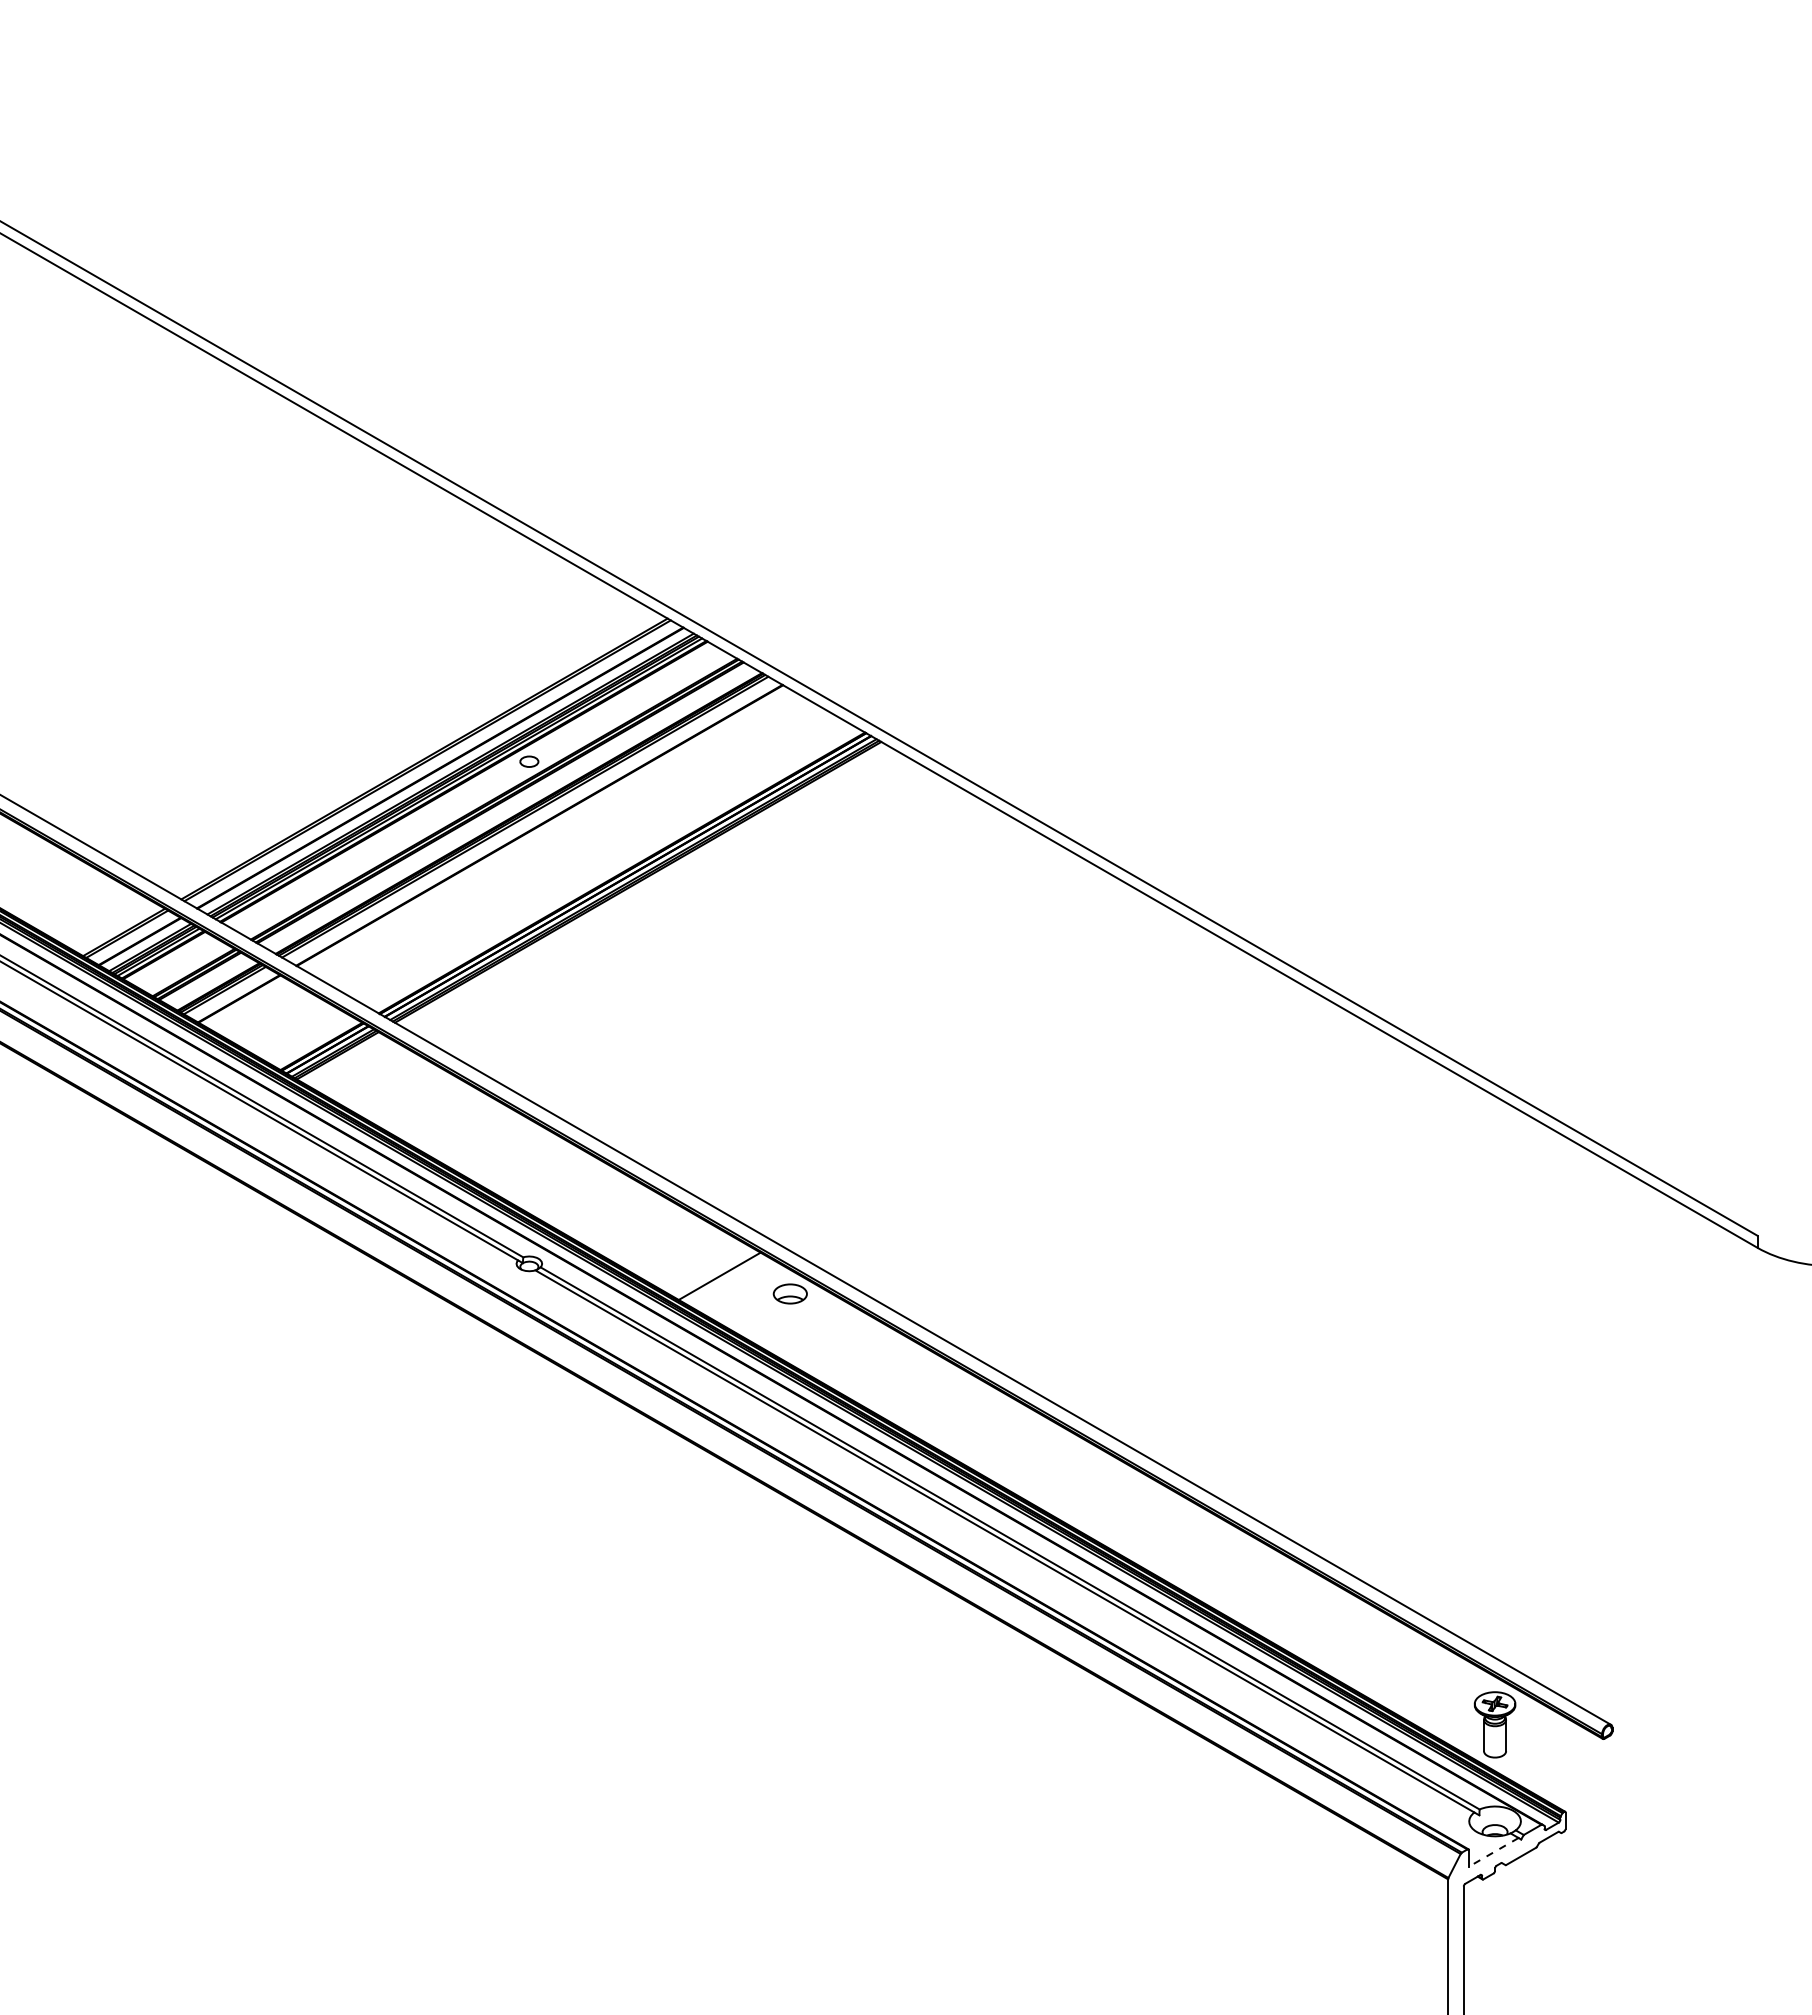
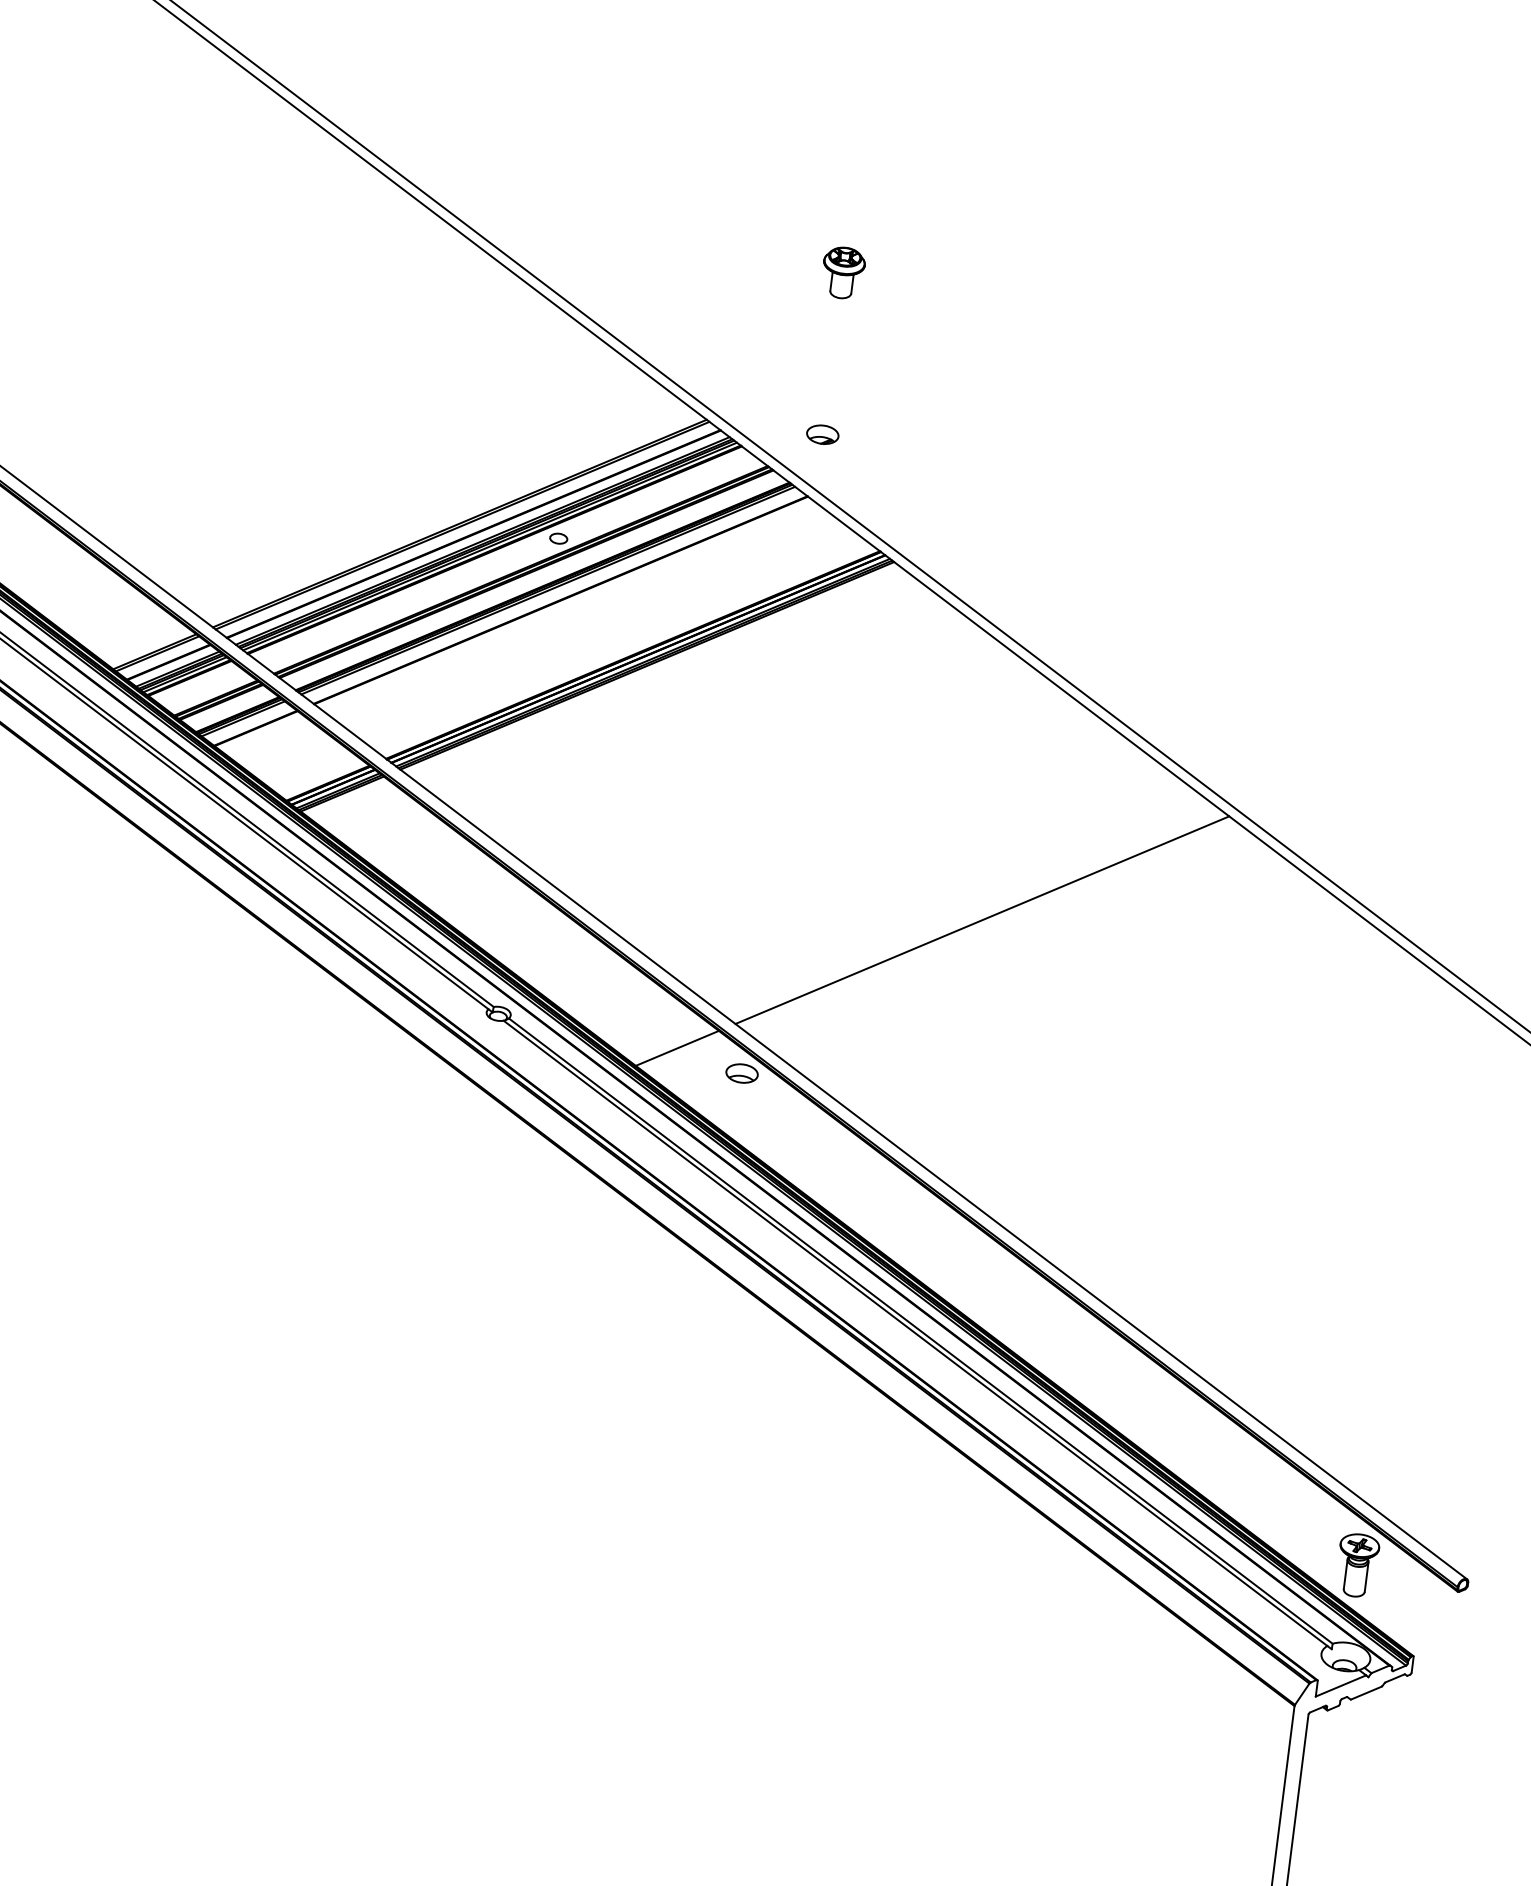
part: (790, 447) -> (843, 272), added
part: (789, 618) -> (822, 434), added
line: (1019, 1102) -> (981, 919), added
line: (1493, 1852) -> (1340, 1686), dashed -> solid

